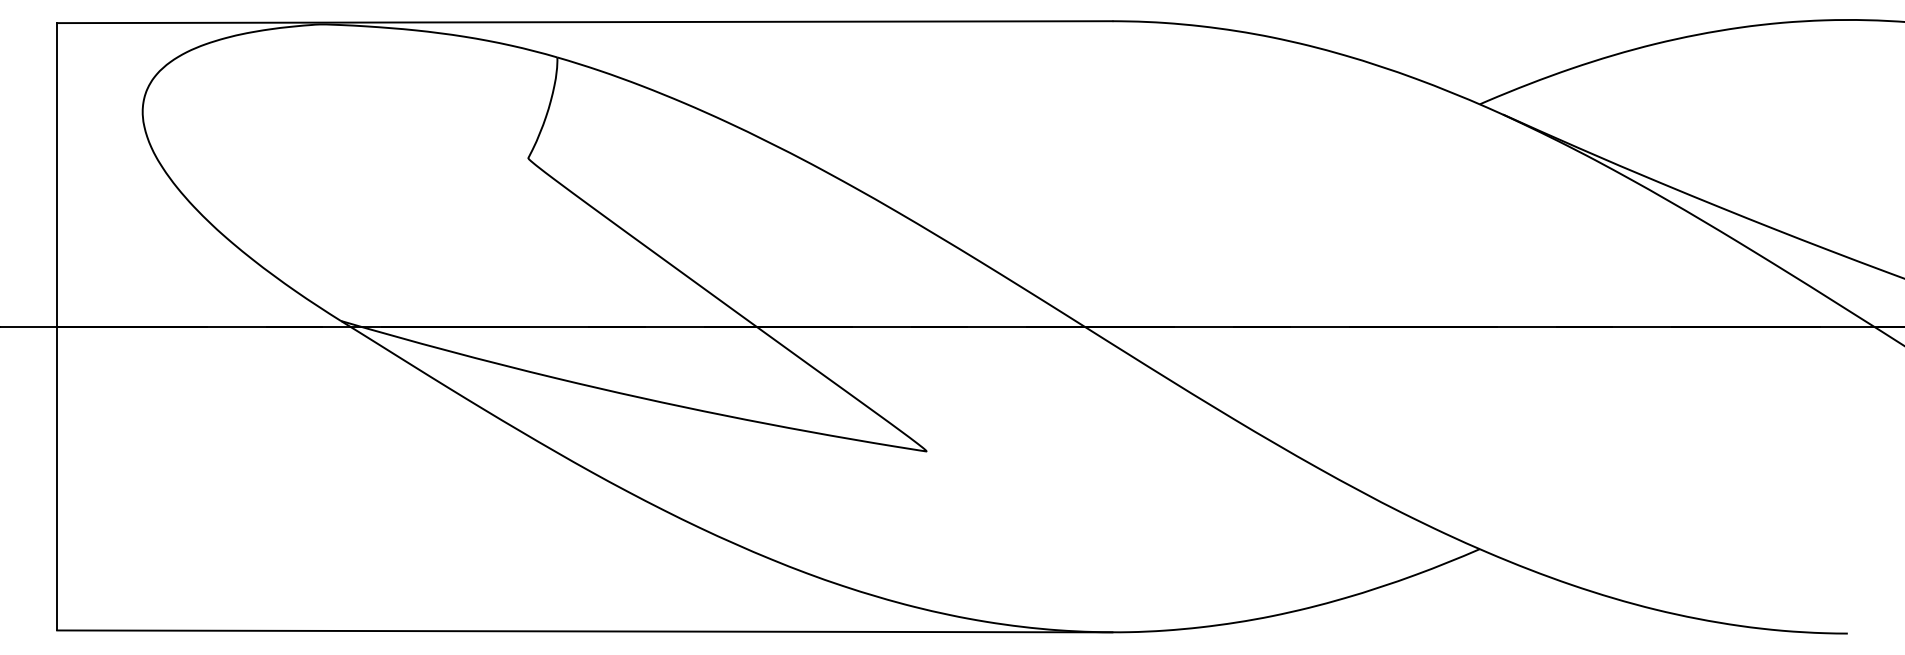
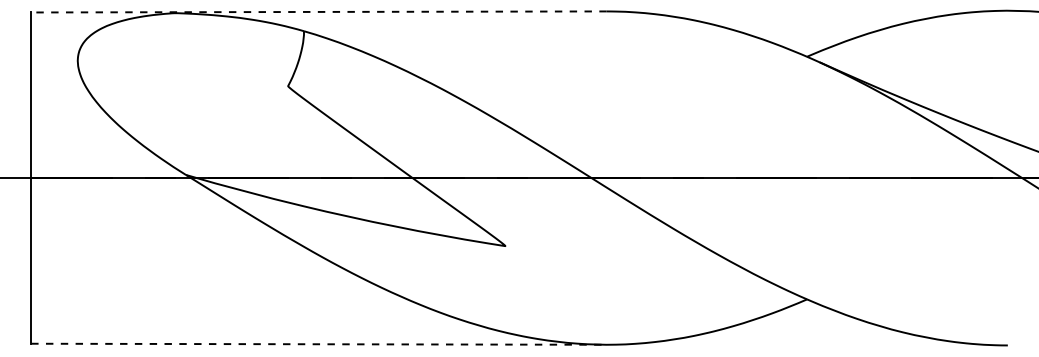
line: (583, 21) -> (318, 11), solid -> dashed
line: (583, 631) -> (318, 344), solid -> dashed

